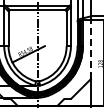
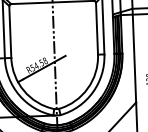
line: (90, 47) -> (133, 55), dashed -> solid

